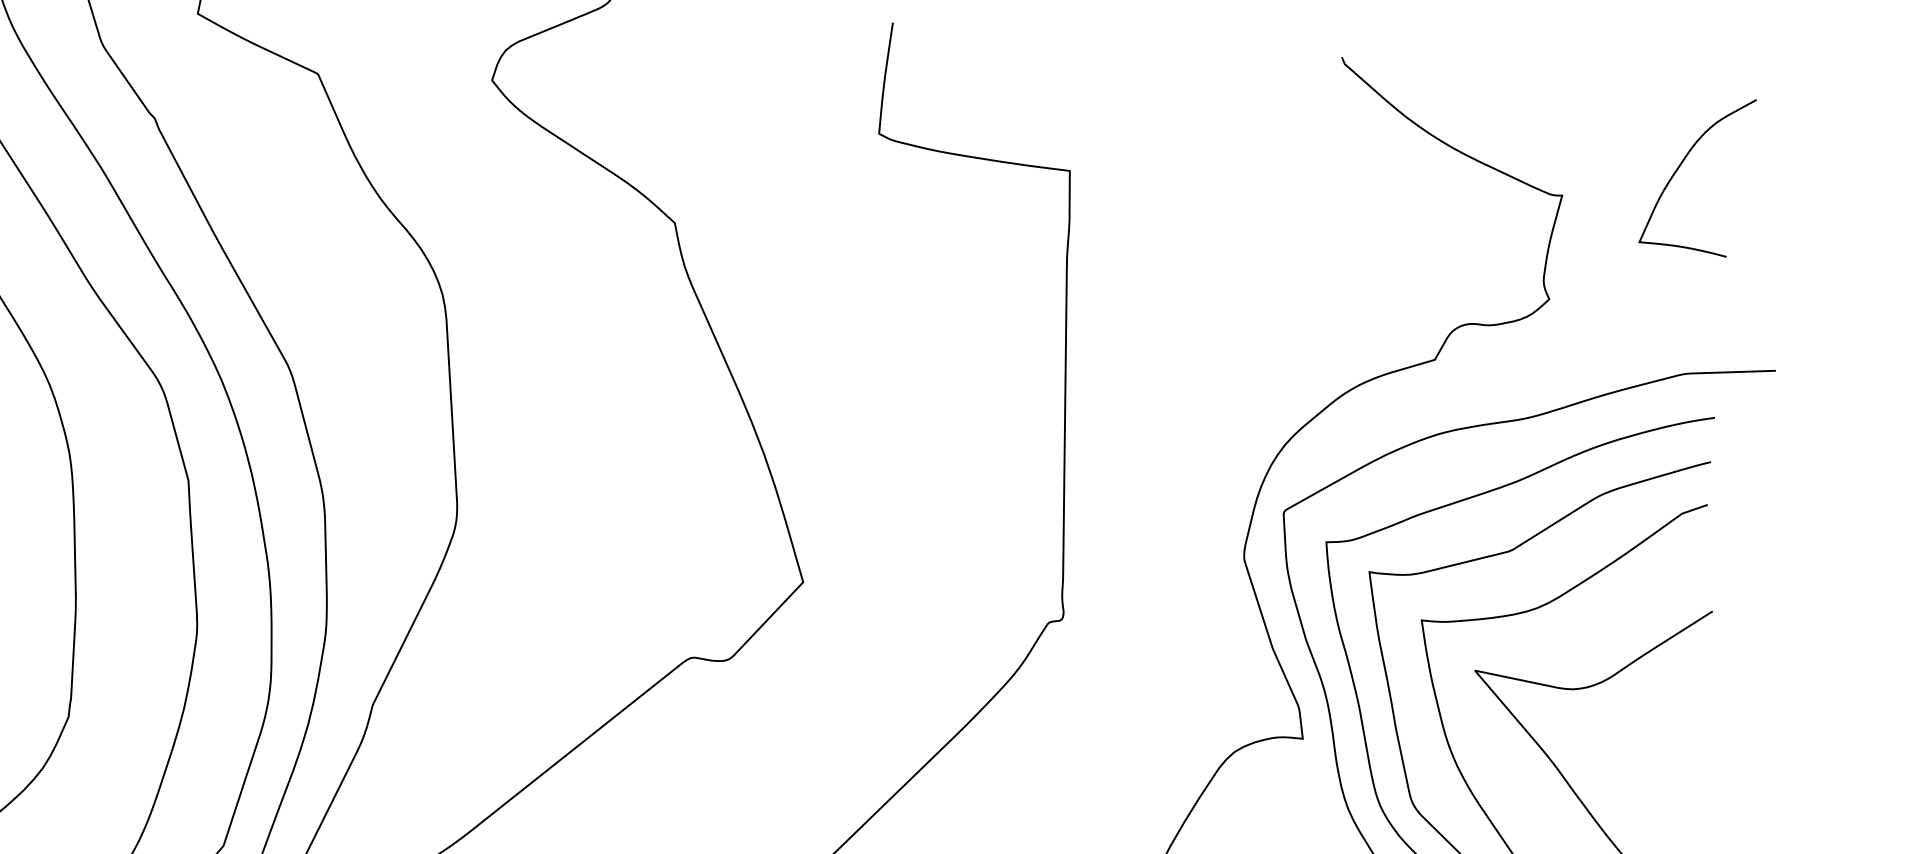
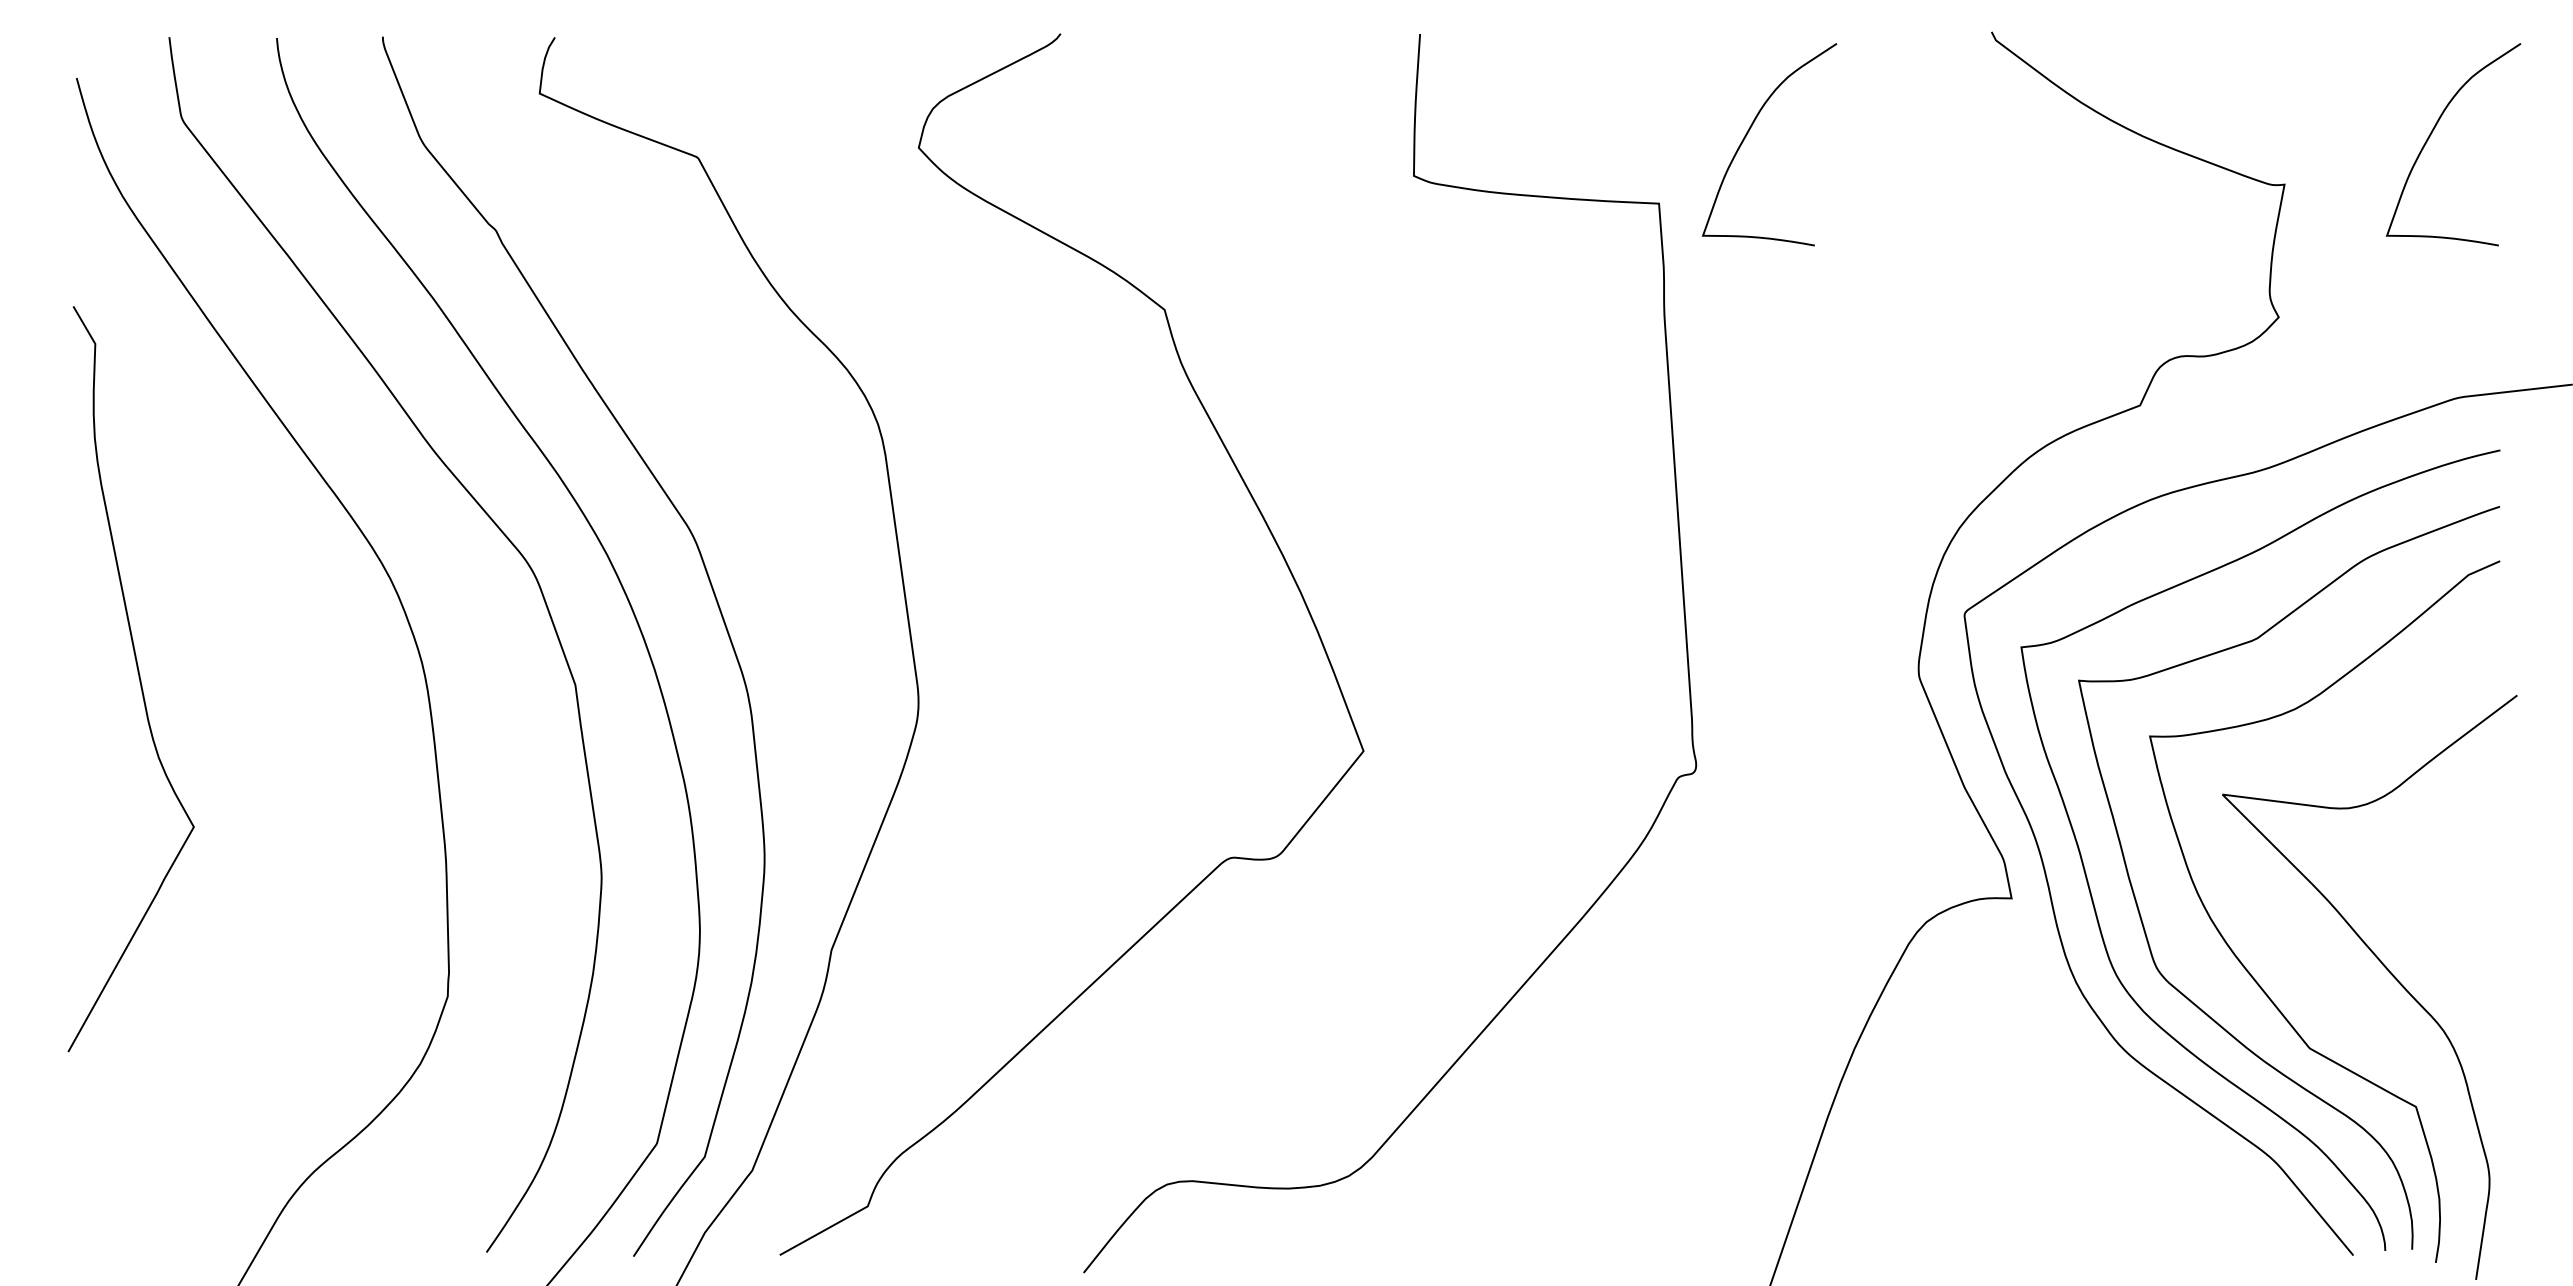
curve: (1144, 121) -> (1748, 133), added

